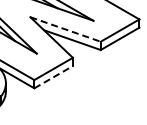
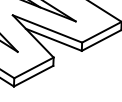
line: (66, 29) -> (48, 29), dashed -> solid
line: (54, 76) -> (34, 75), dashed -> solid

